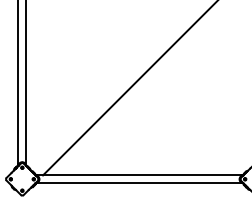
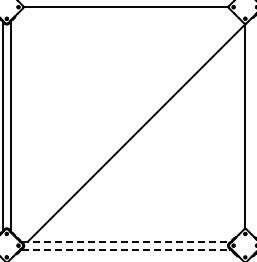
line: (139, 175) -> (126, 241), solid -> dashed
line: (139, 183) -> (126, 249), solid -> dashed

